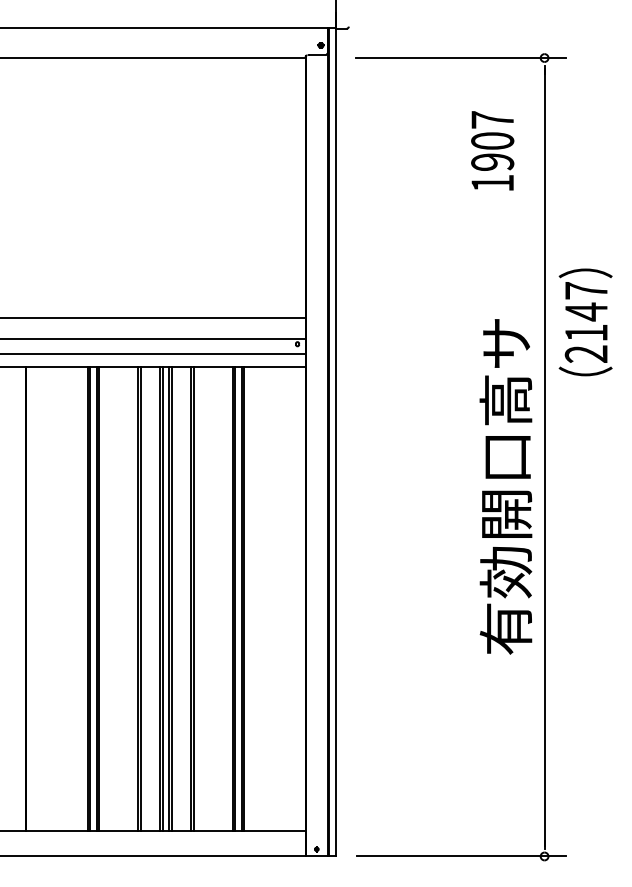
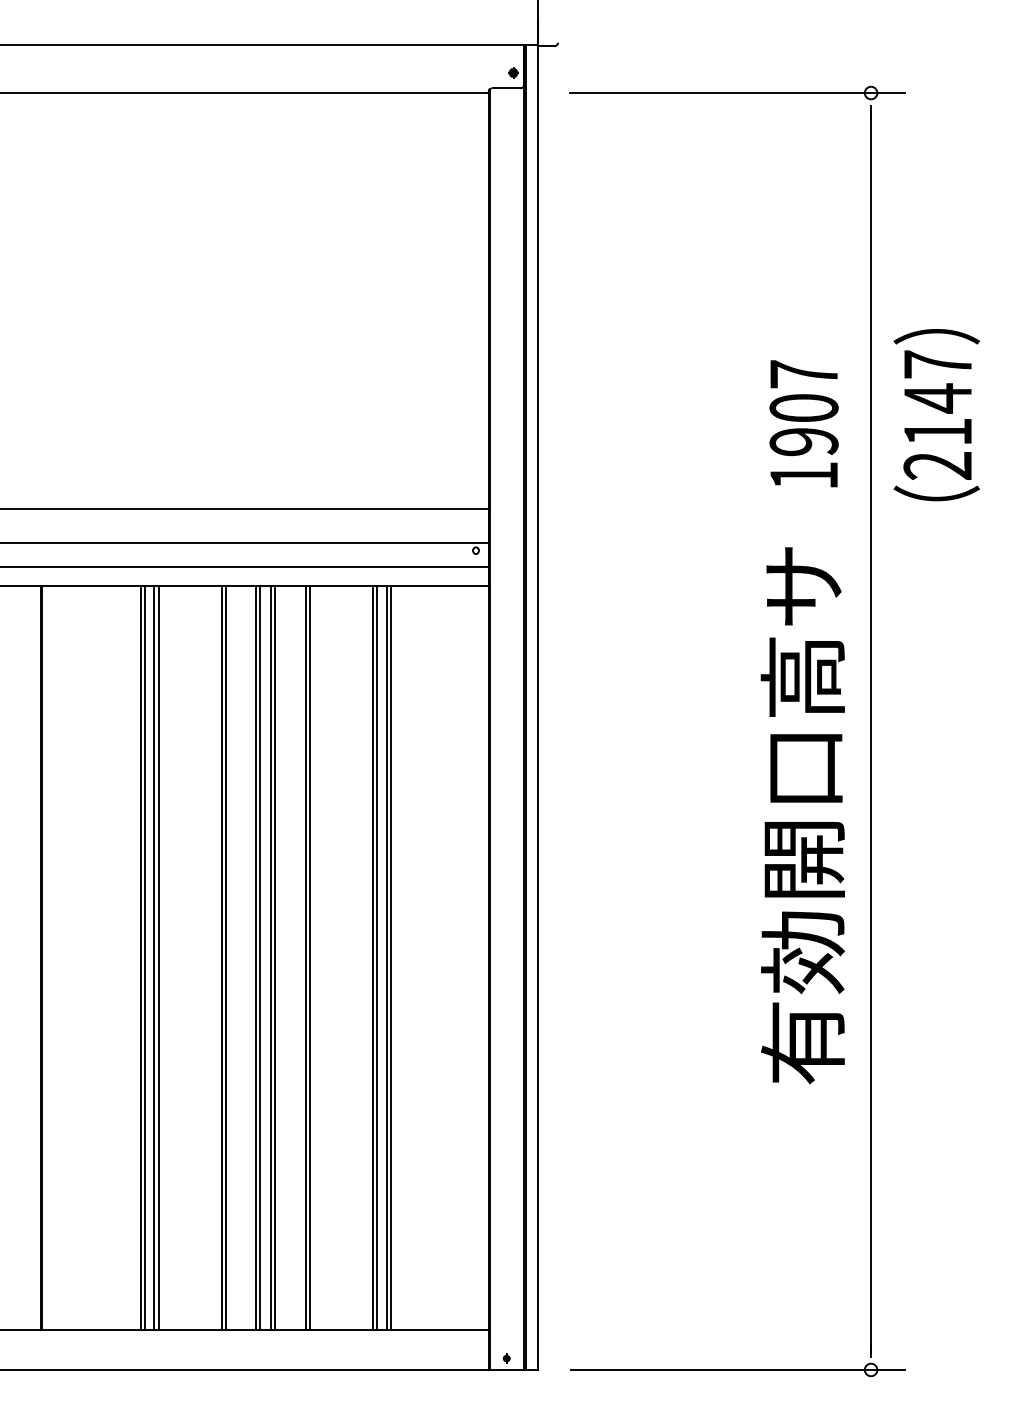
text: (492, 150) -> (803, 423), moved
text: (585, 322) -> (936, 415), moved
text: (505, 486) -> (802, 815), moved

